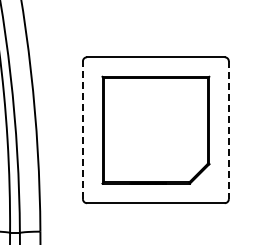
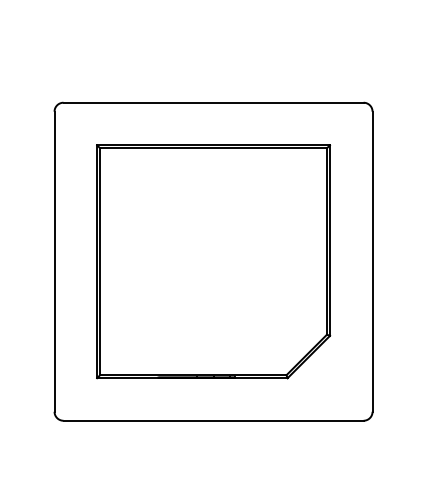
line: (82, 130) -> (53, 262), dashed -> solid
line: (228, 130) -> (371, 262), dashed -> solid

